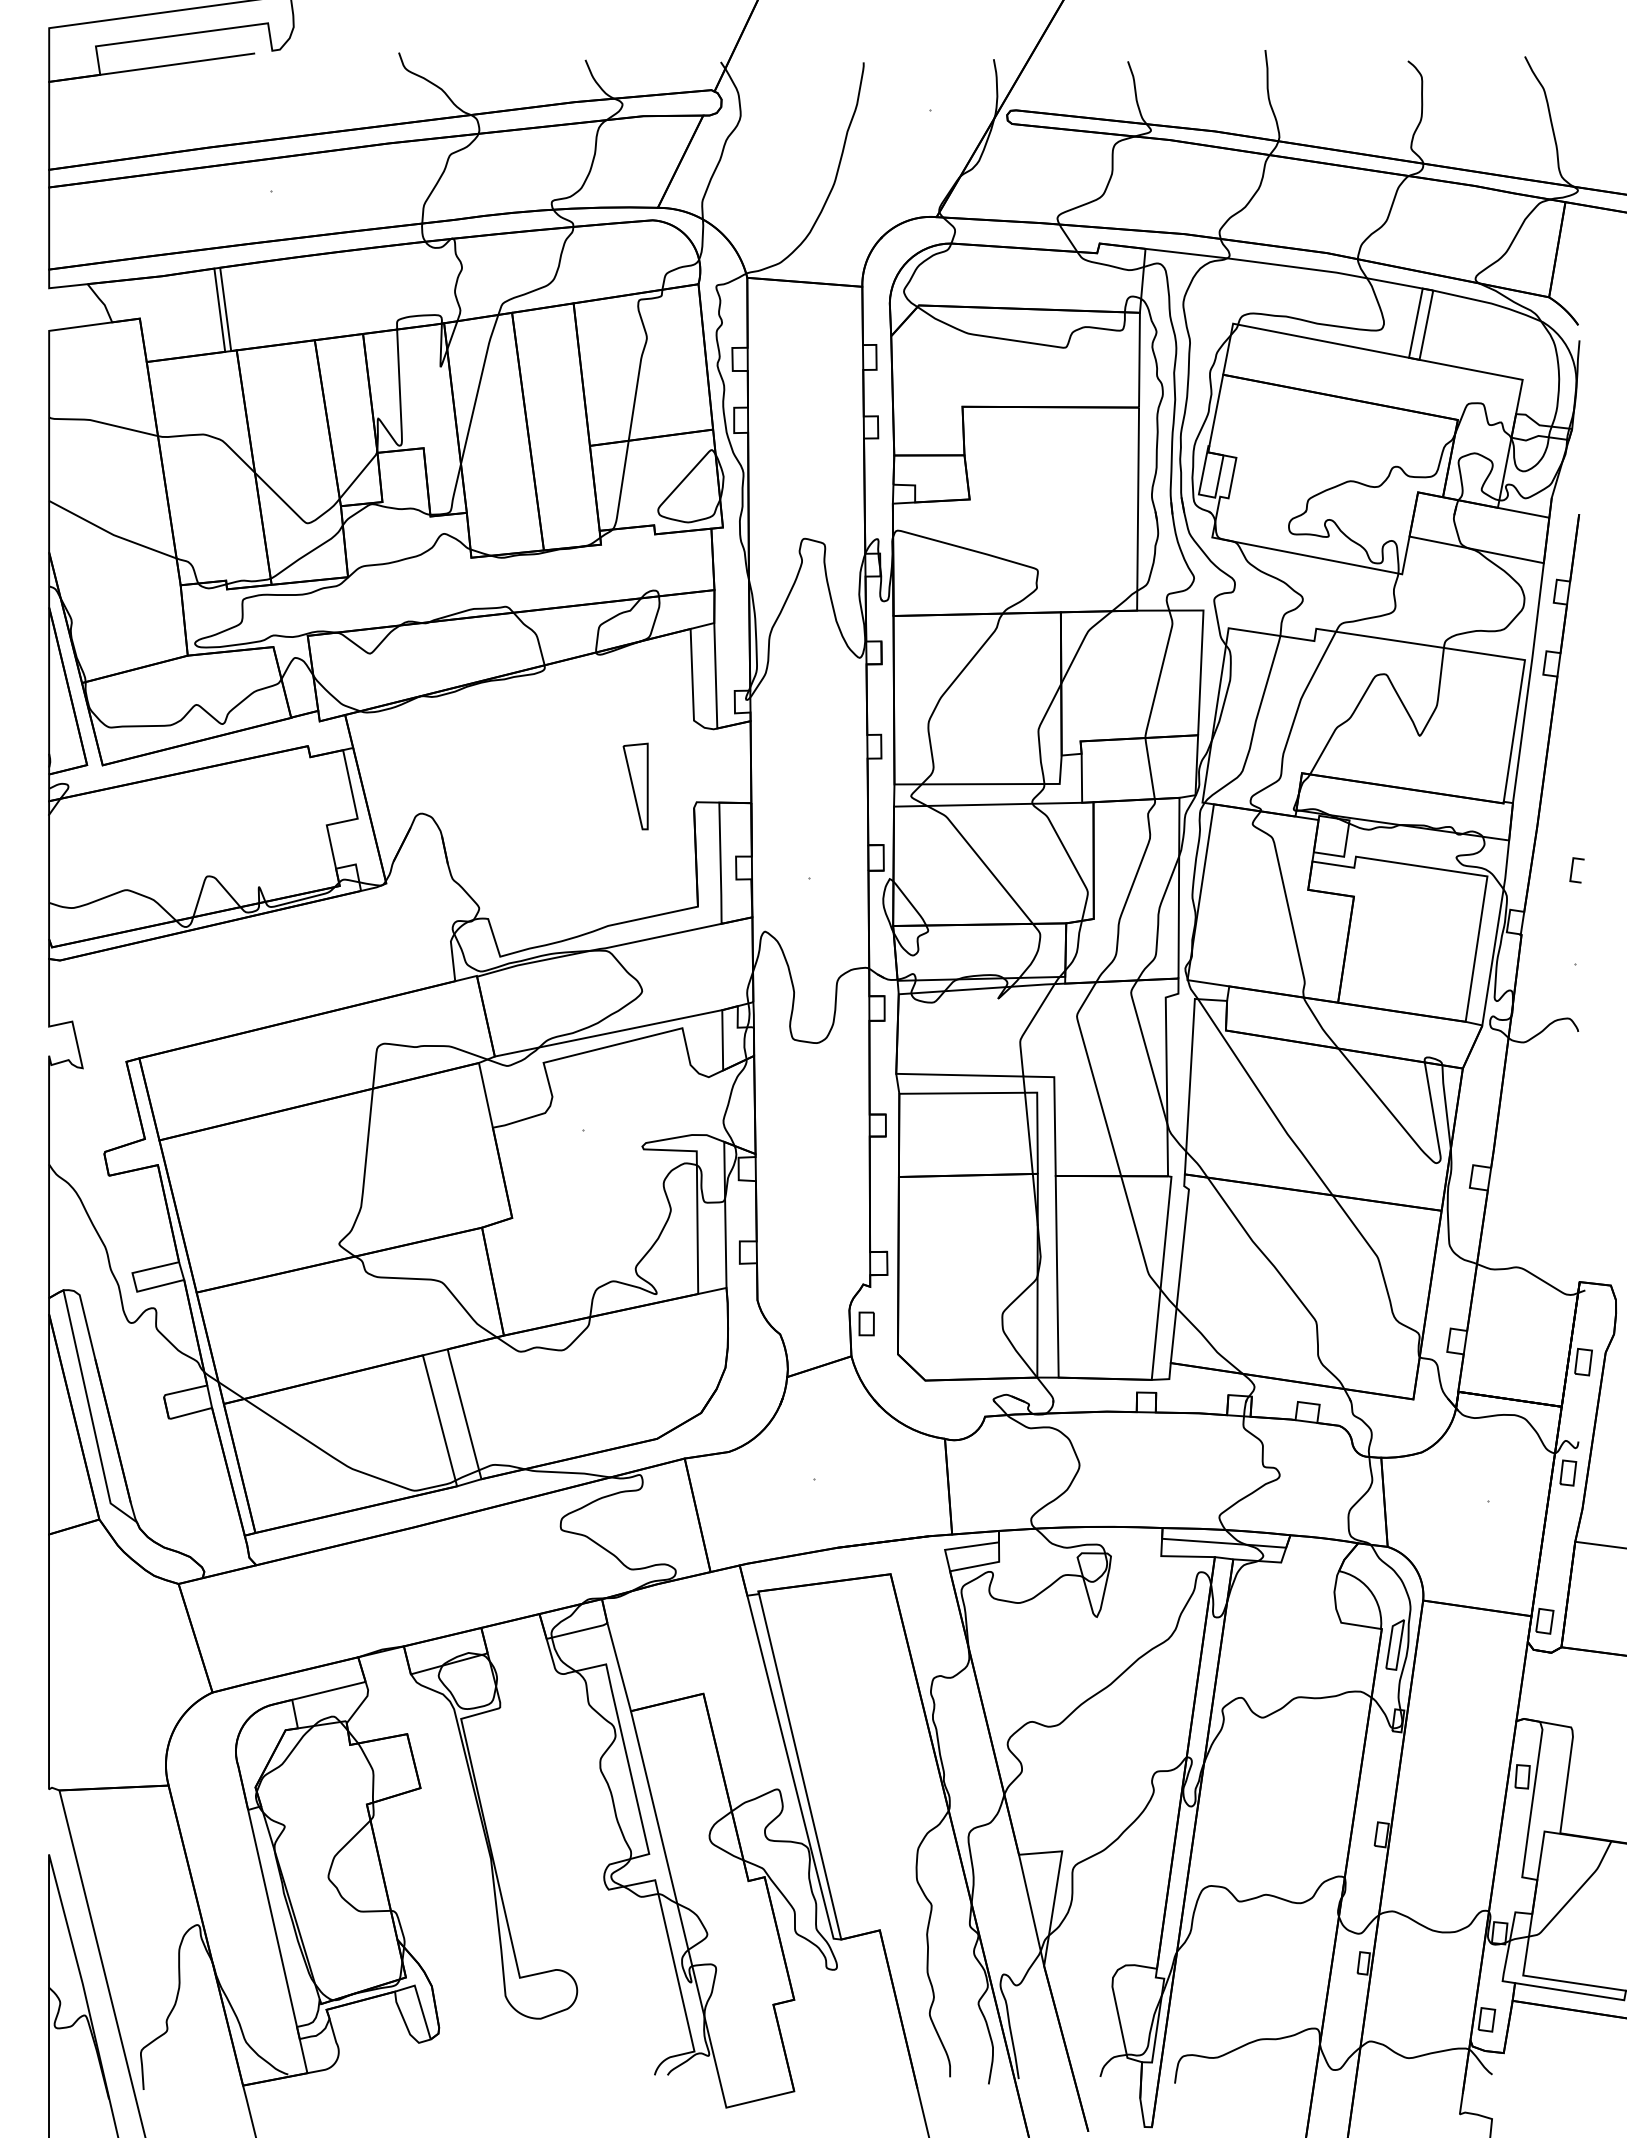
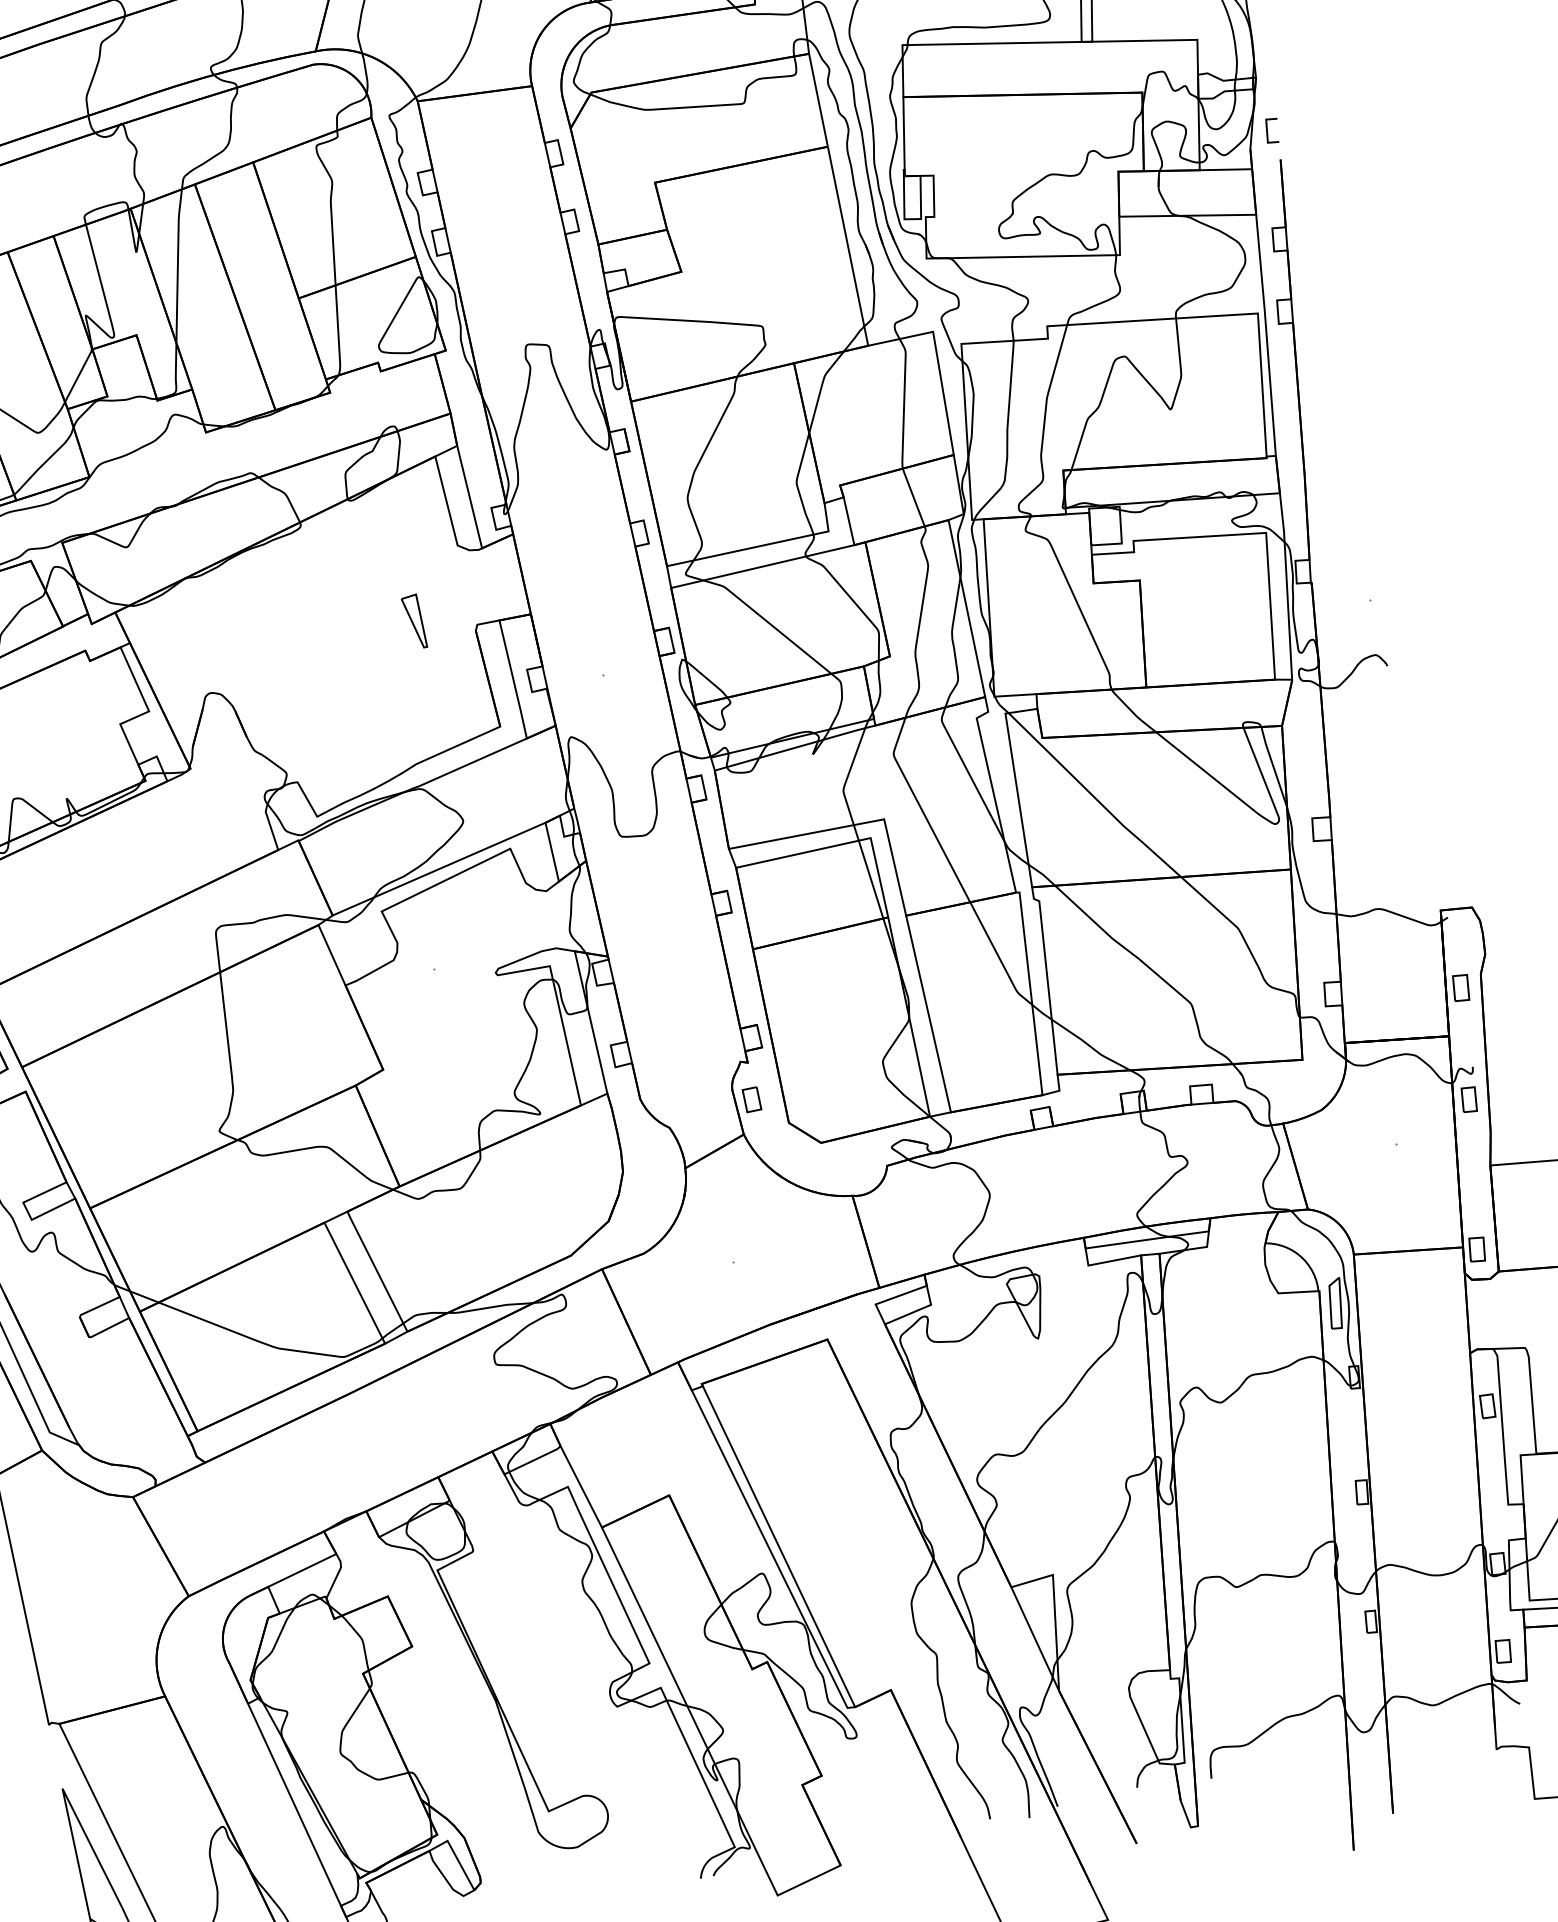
part: (635, 786) -> (414, 622), size x0.62
line: (1572, 870) -> (1267, 131), moved

